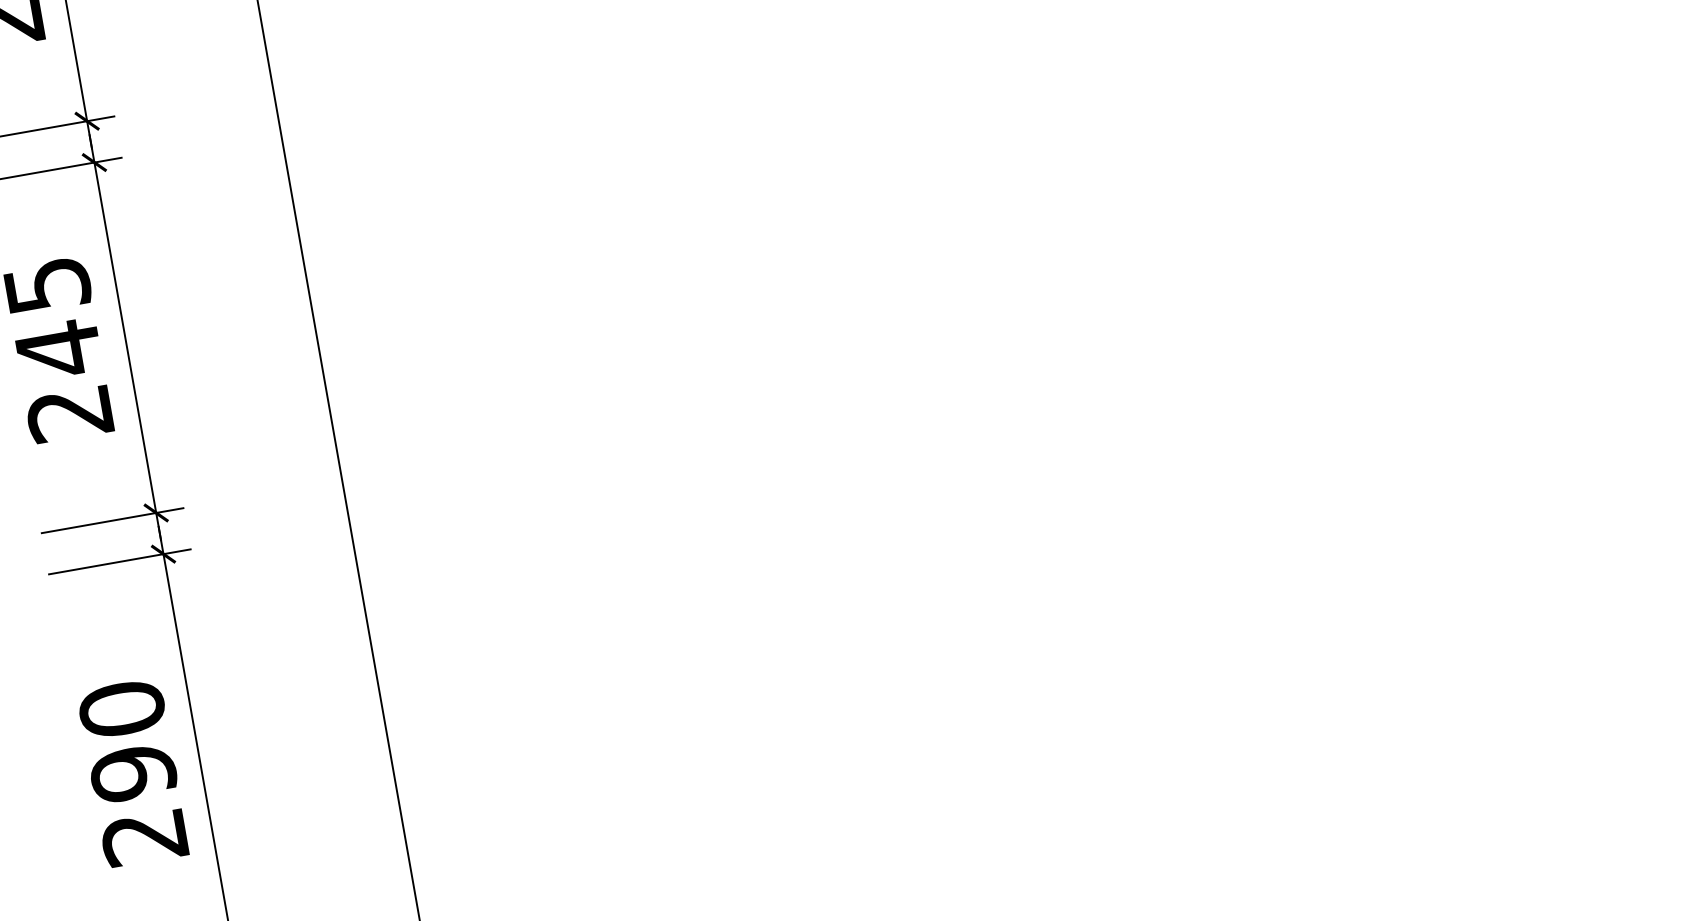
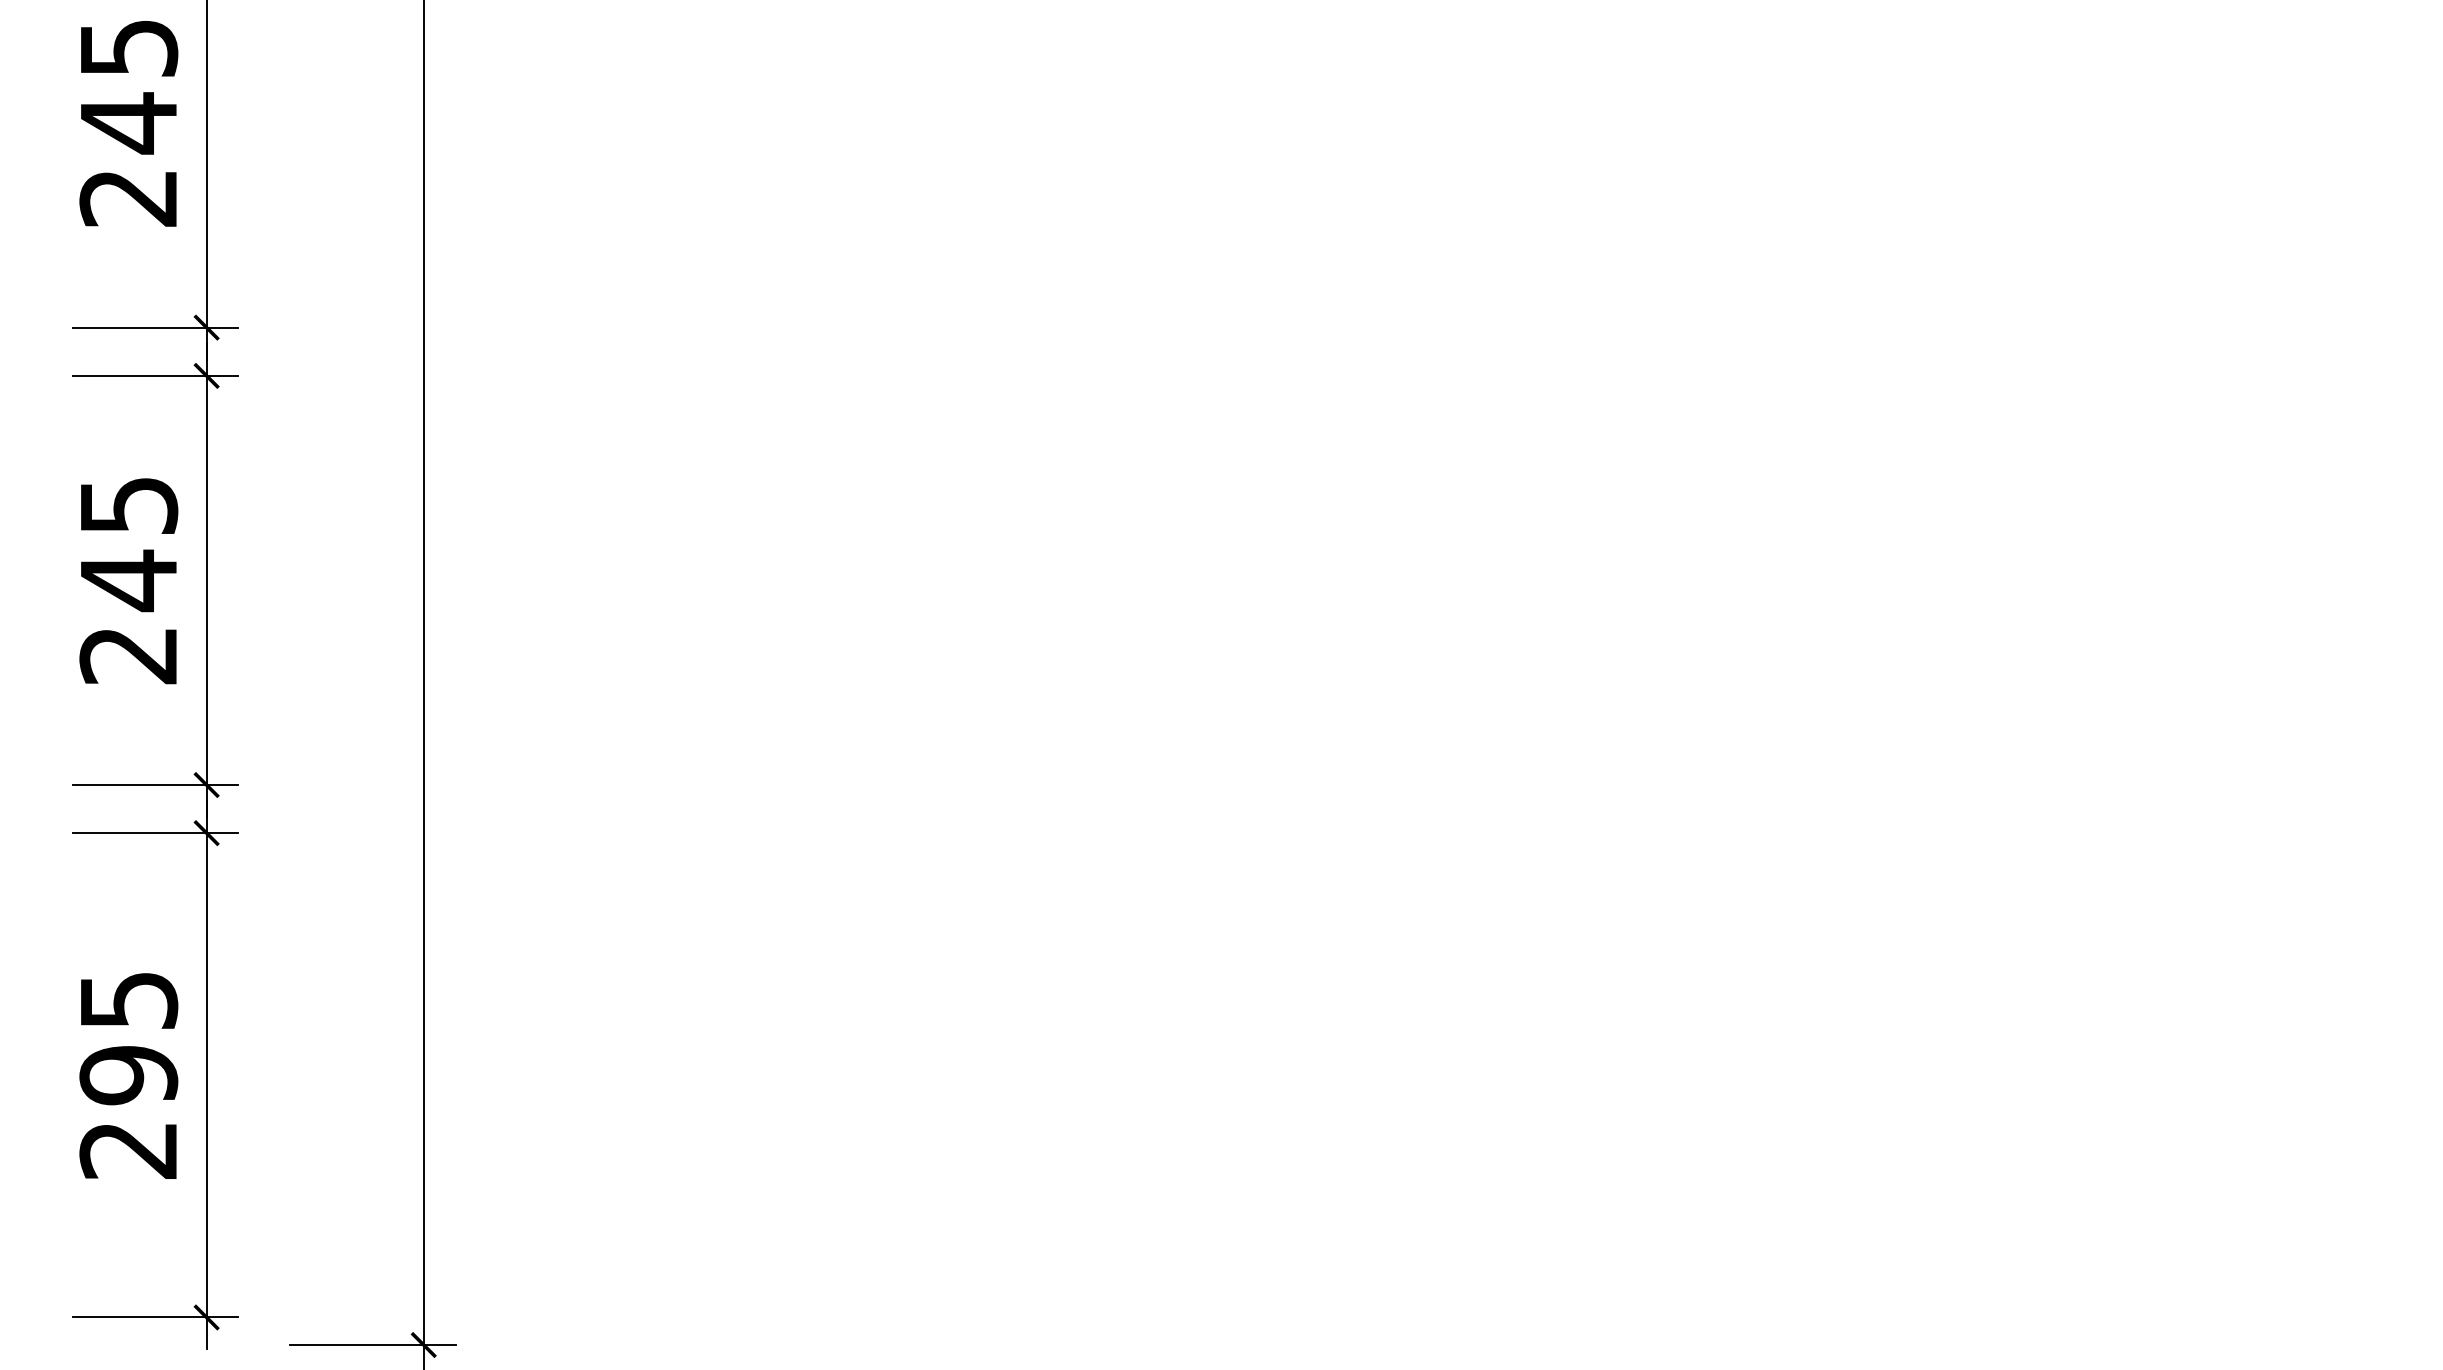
text: (121, 708) -> (128, 999), 290 -> 295

